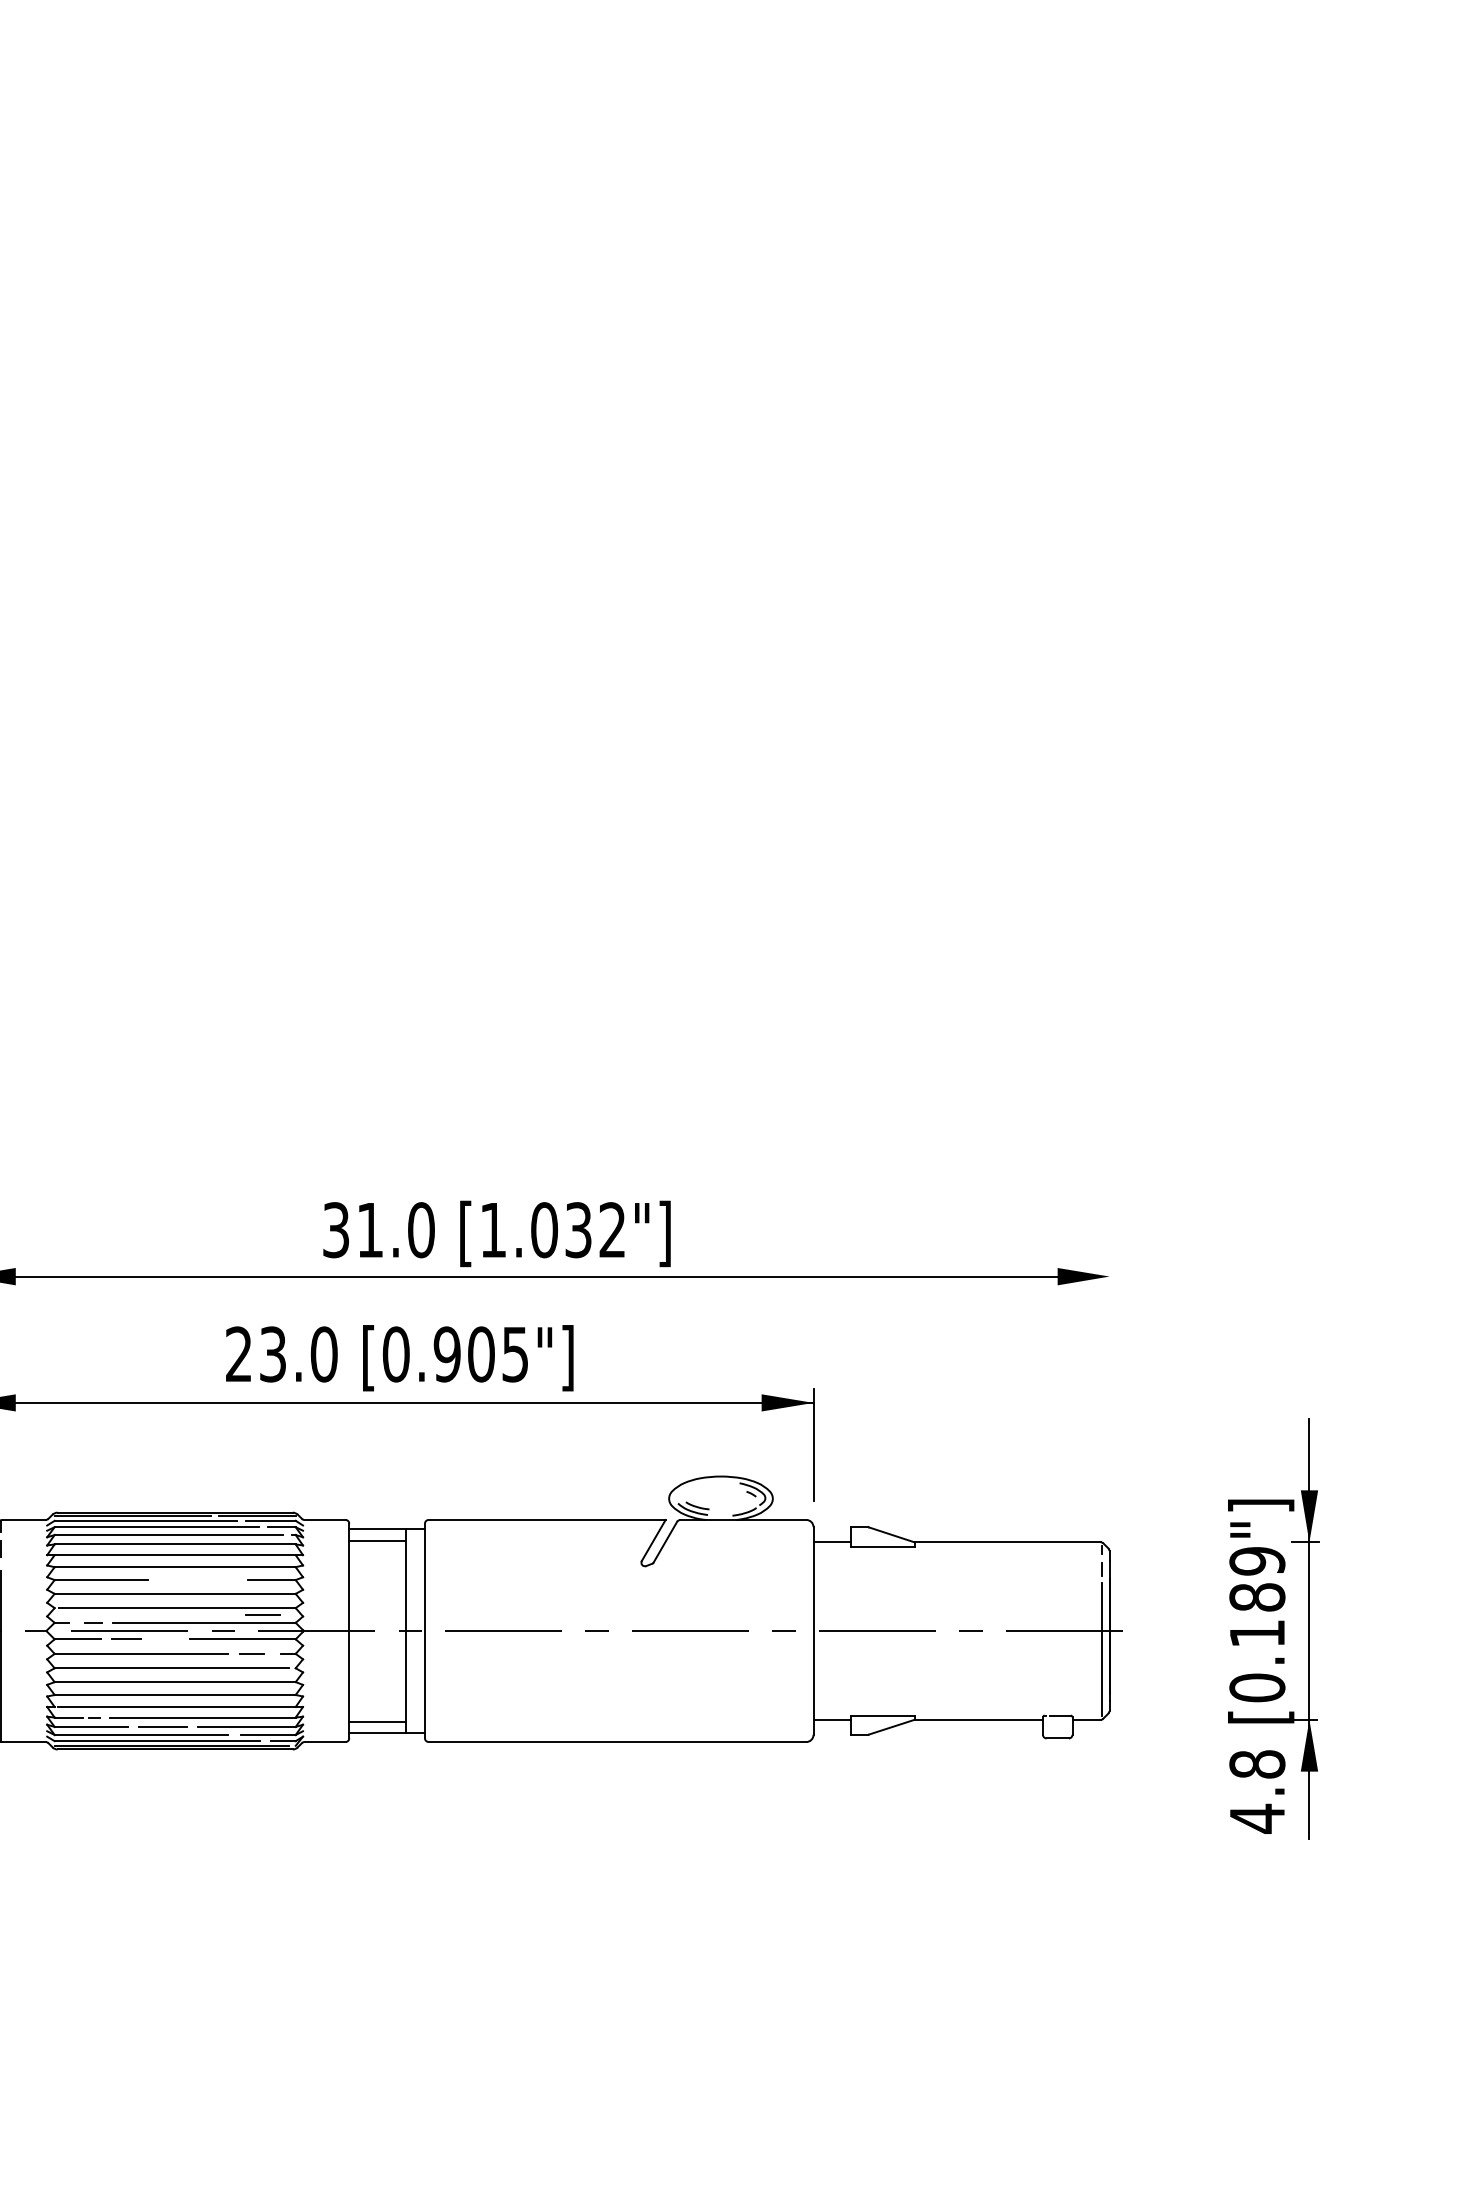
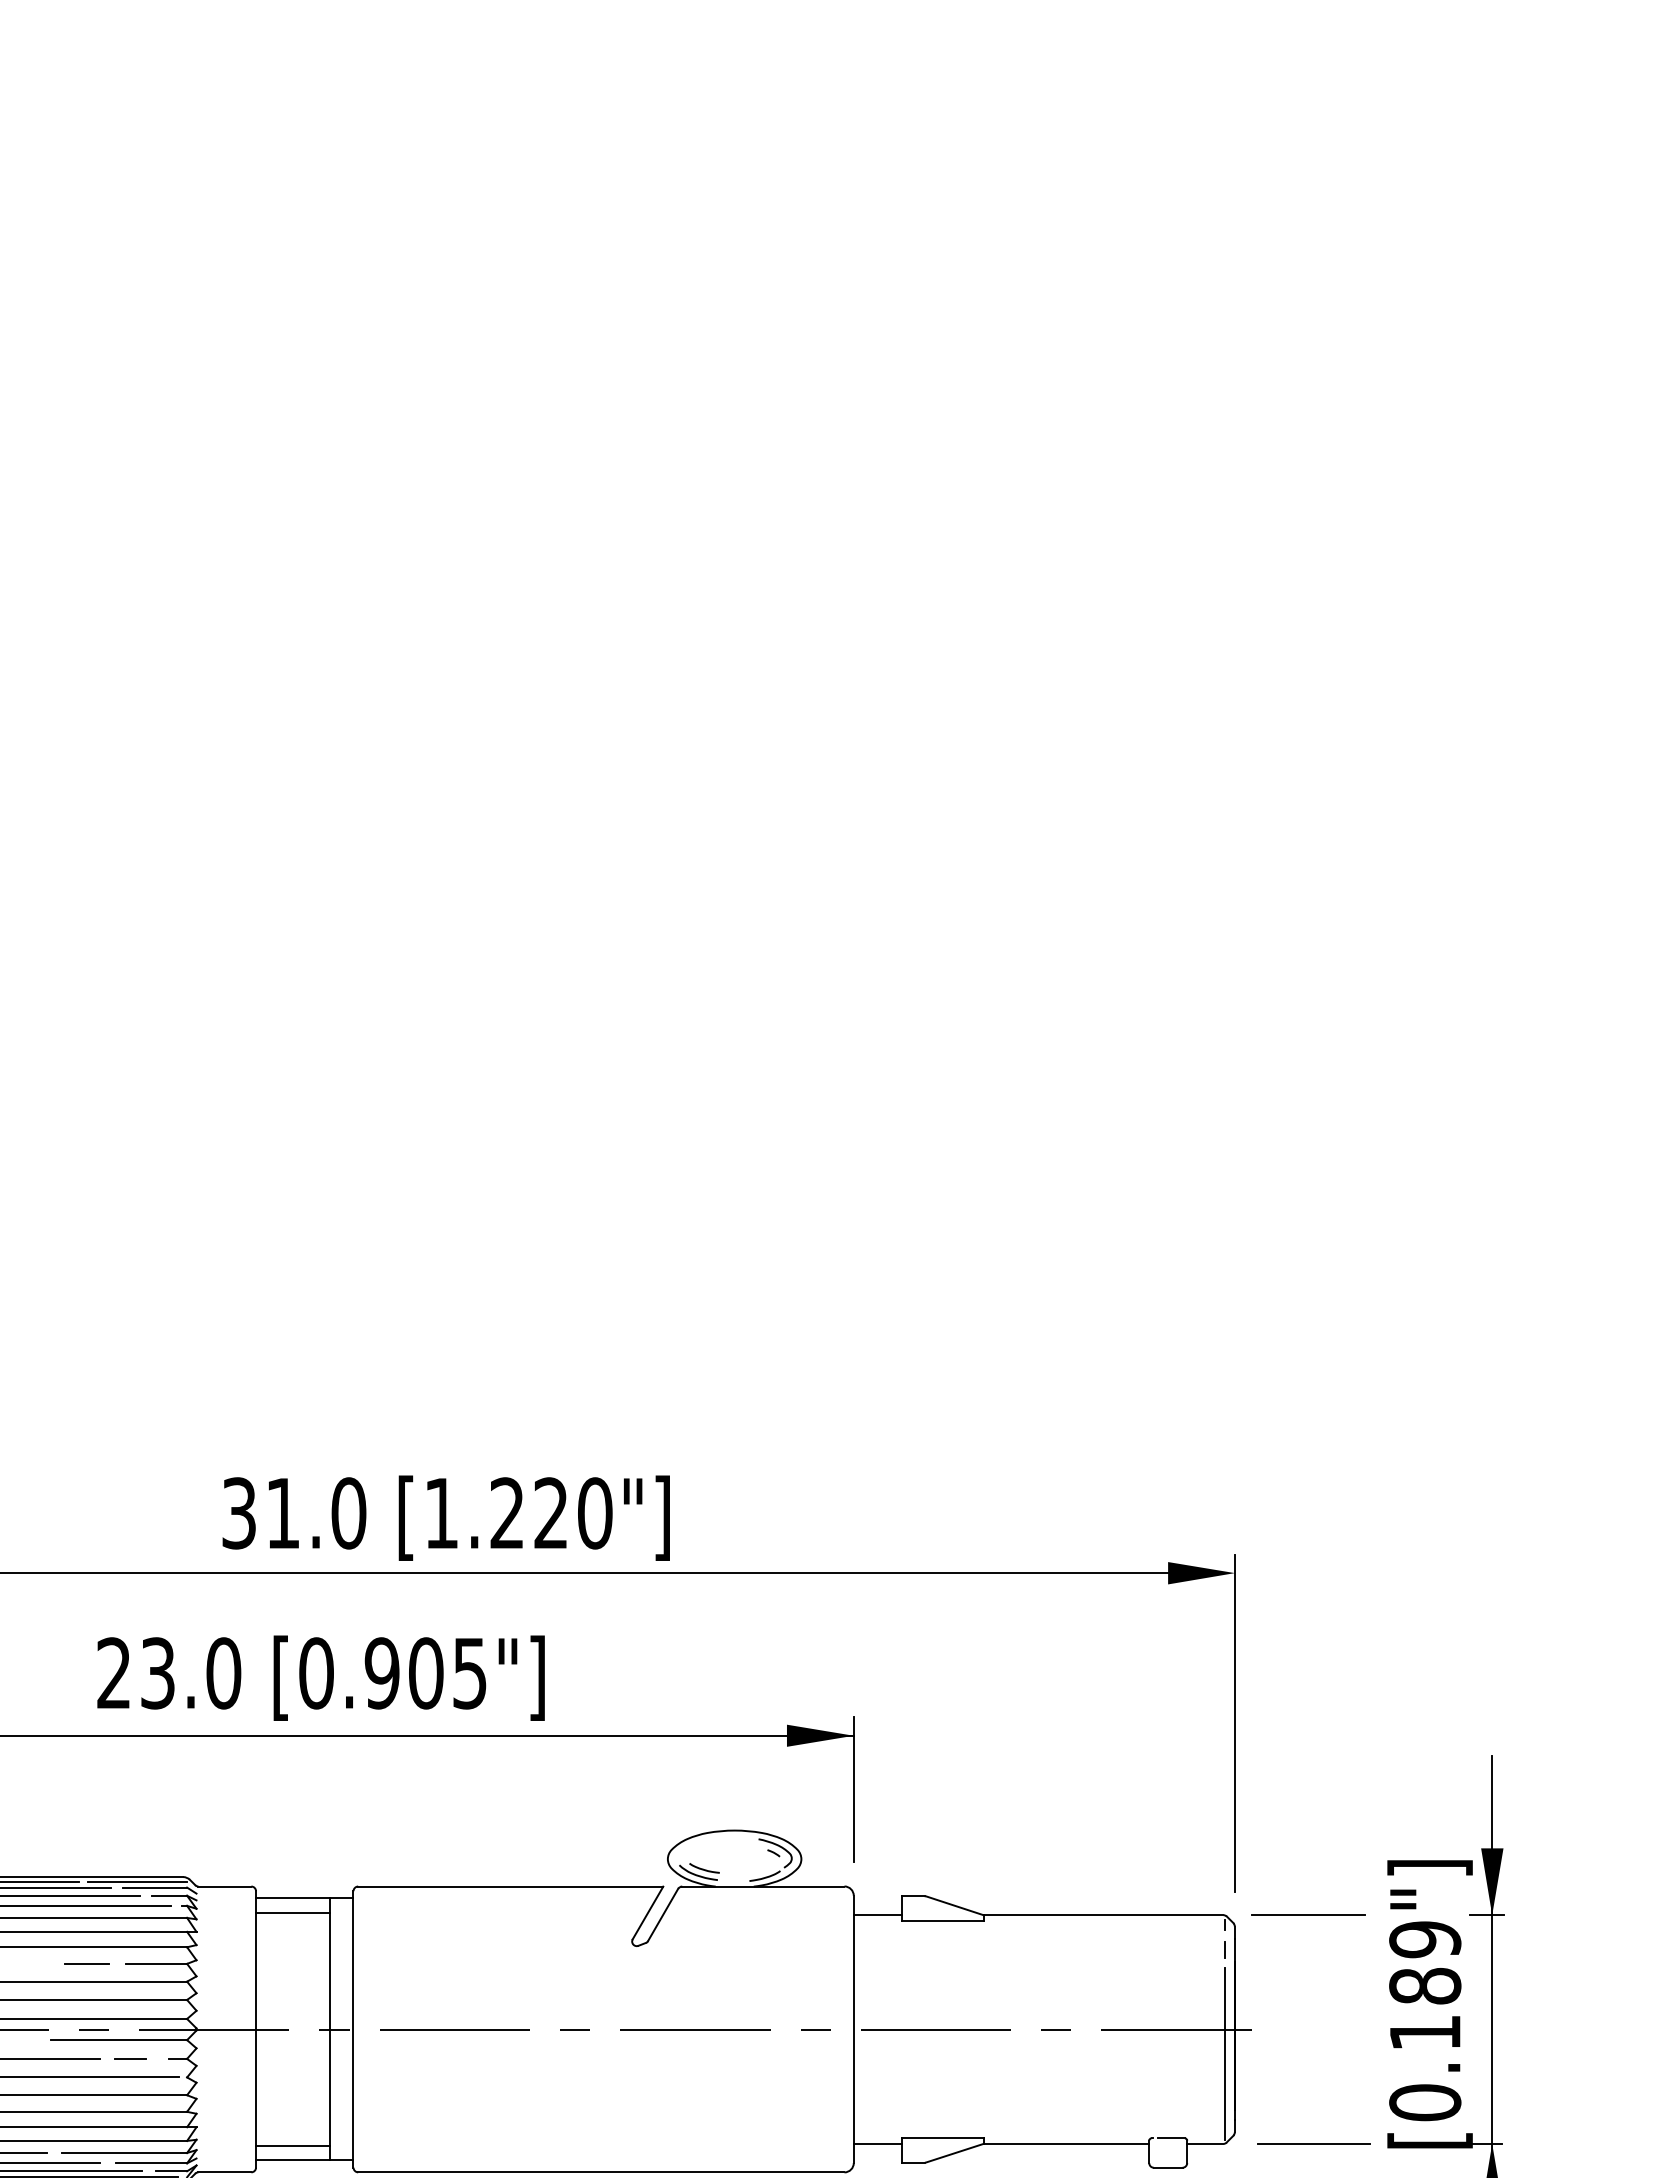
text: (578, 1230) -> (551, 1513), [1.032"] -> [1.220"]
line: (1109, 1393) -> (1234, 1723), added
line: (1166, 1542) -> (1308, 1915), added
line: (262, 1614) -> (86, 1963), moved
line: (1170, 1719) -> (1313, 2143), added

